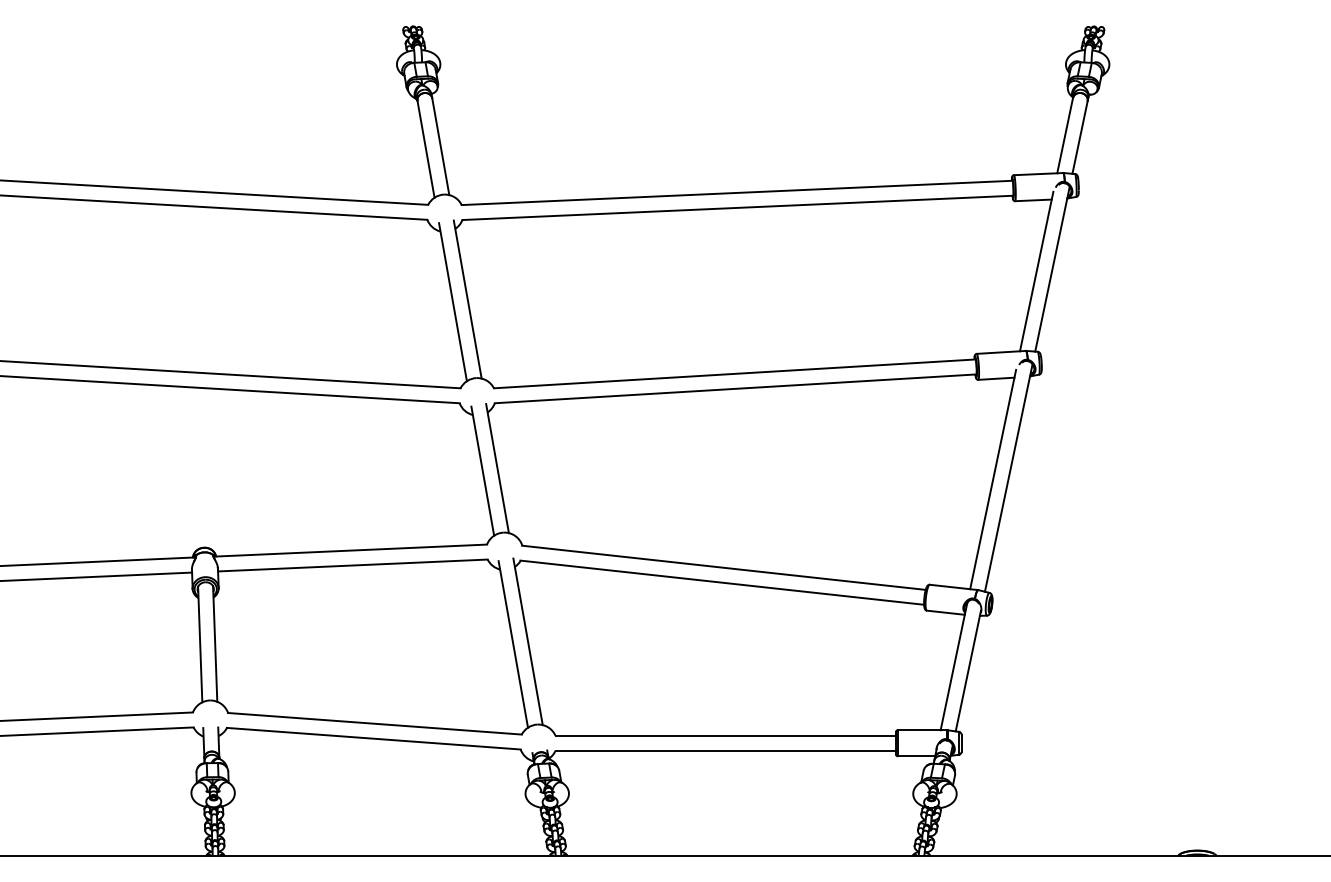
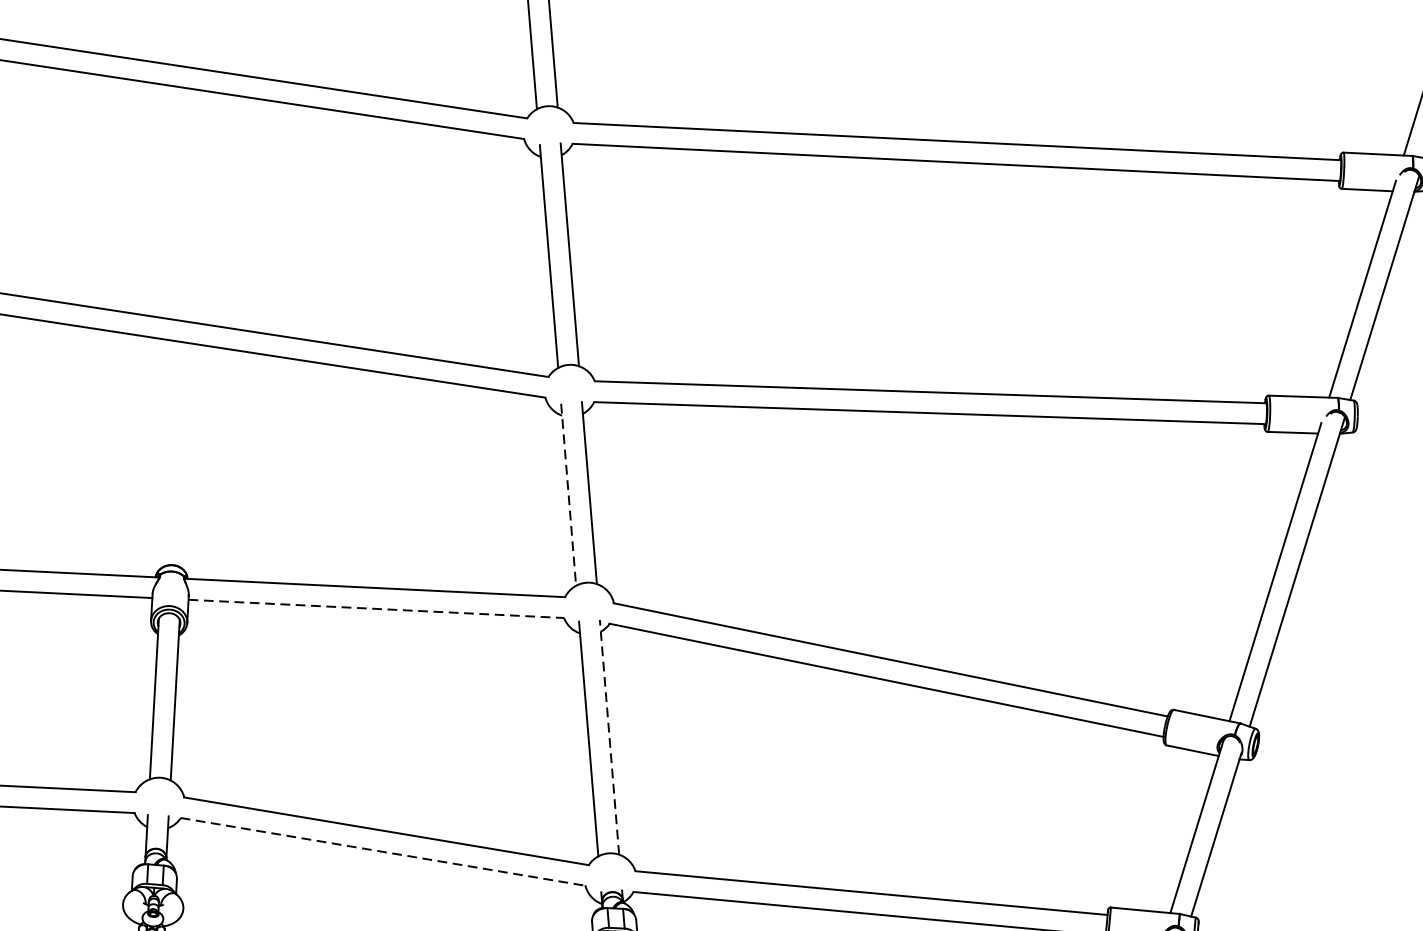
line: (482, 471) -> (568, 495), solid -> dashed
line: (352, 565) -> (375, 608), solid -> dashed
line: (528, 641) -> (610, 736), solid -> dashed
line: (374, 738) -> (384, 851), solid -> dashed

